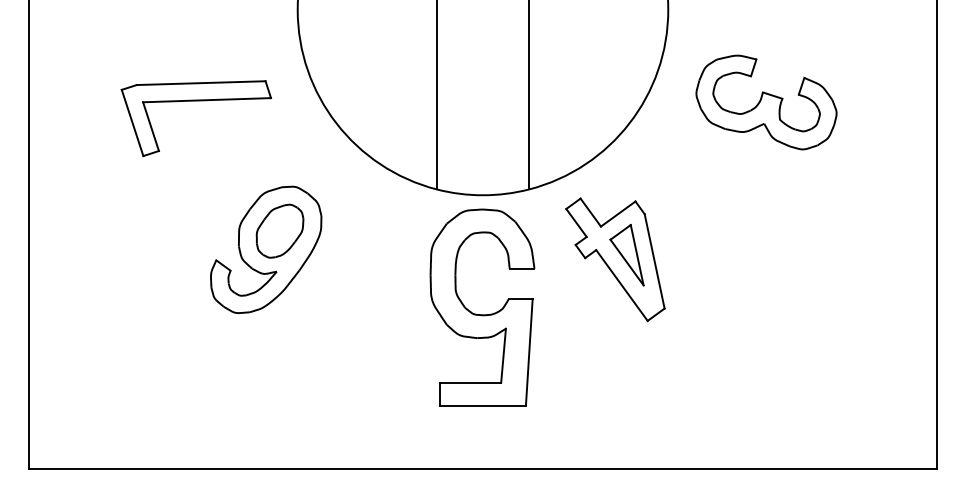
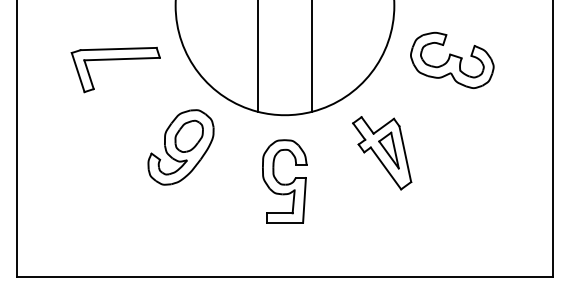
part: (265, 249) -> (180, 147), moved
part: (616, 260) -> (382, 153), moved
part: (482, 307) -> (284, 181), size x0.71

